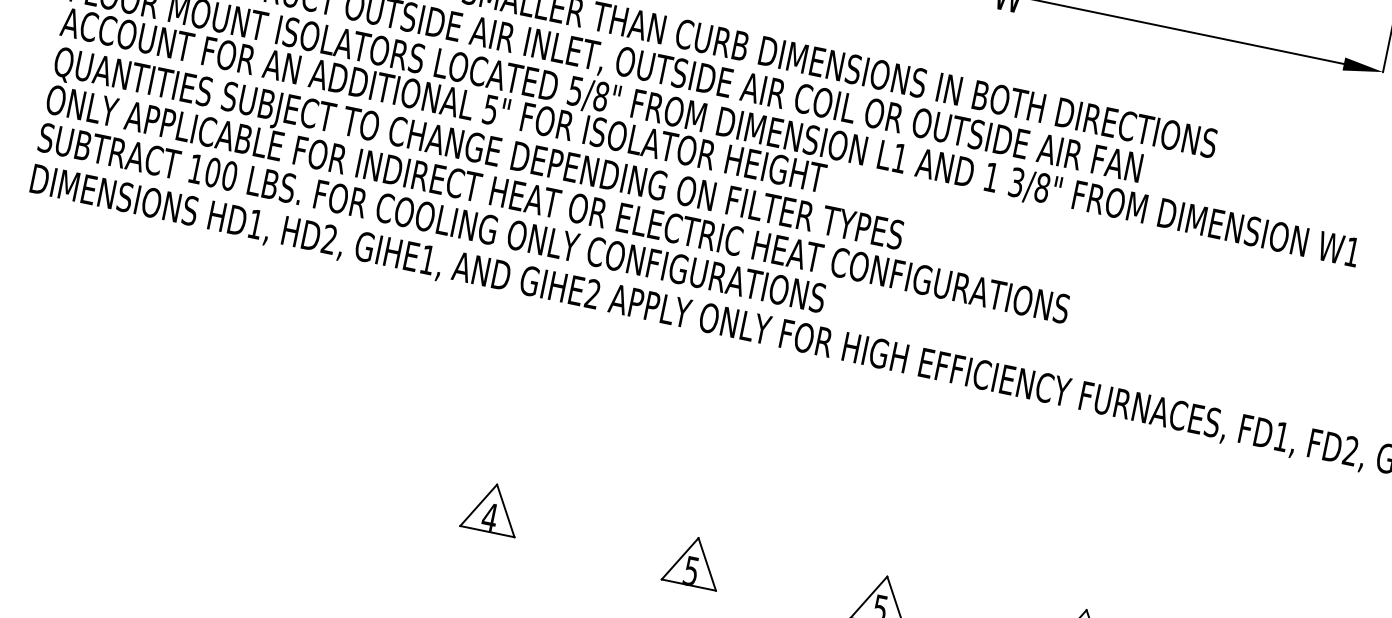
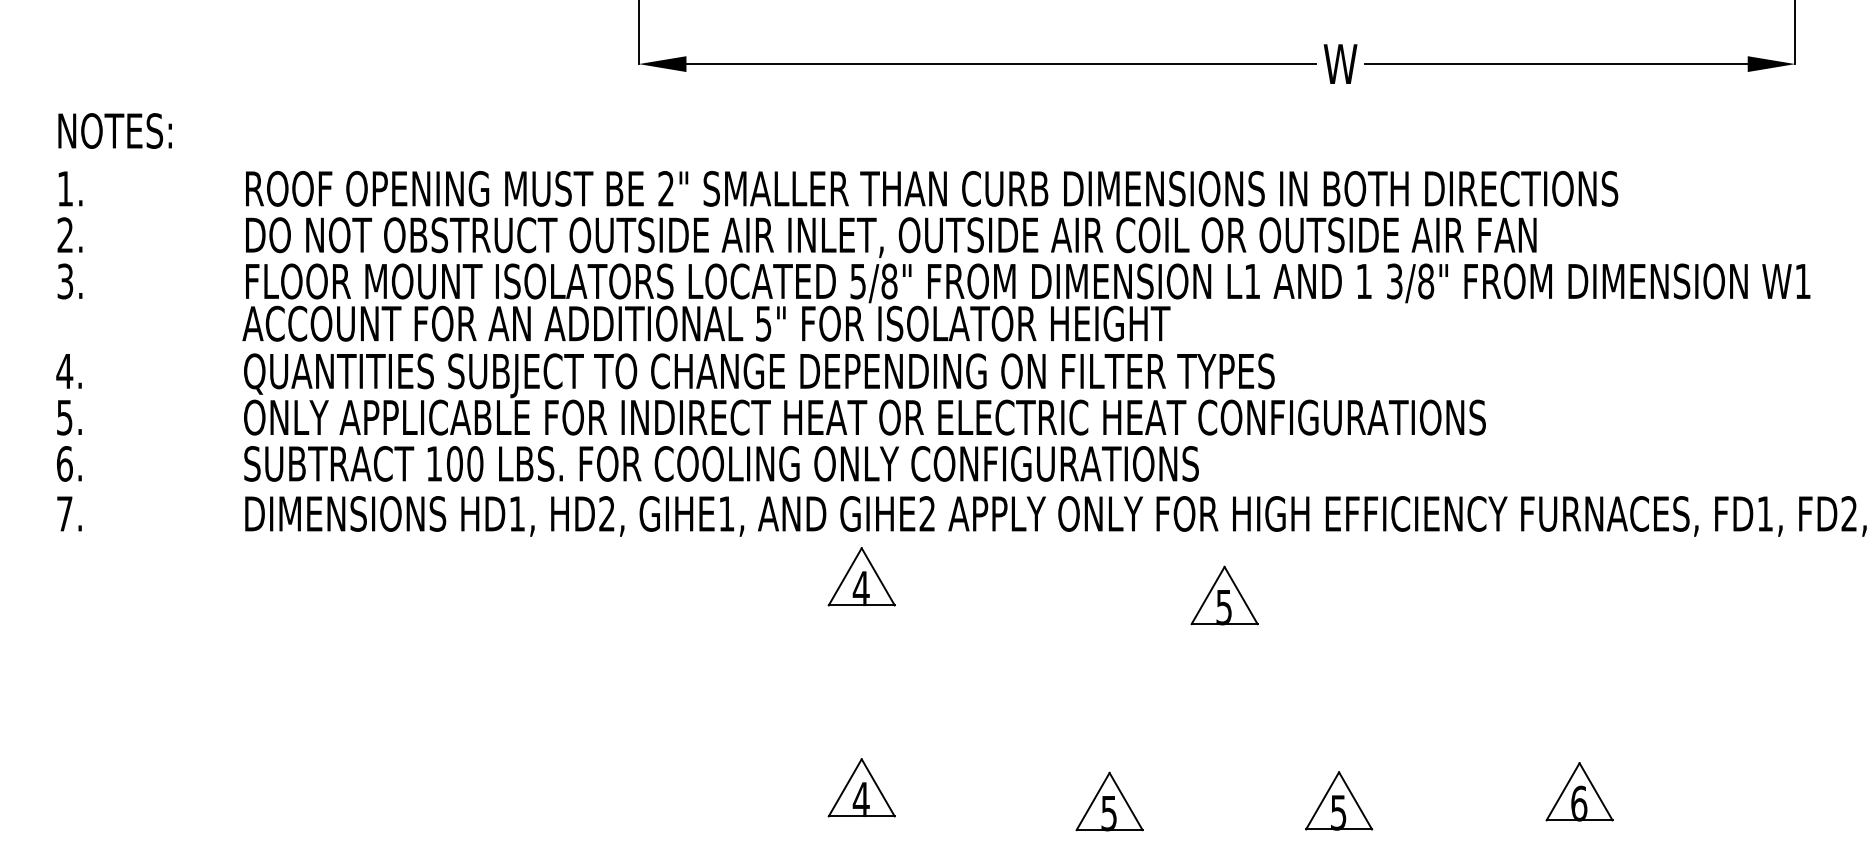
part: (528, 334) -> (861, 576), added
part: (823, 411) -> (1224, 595), added

